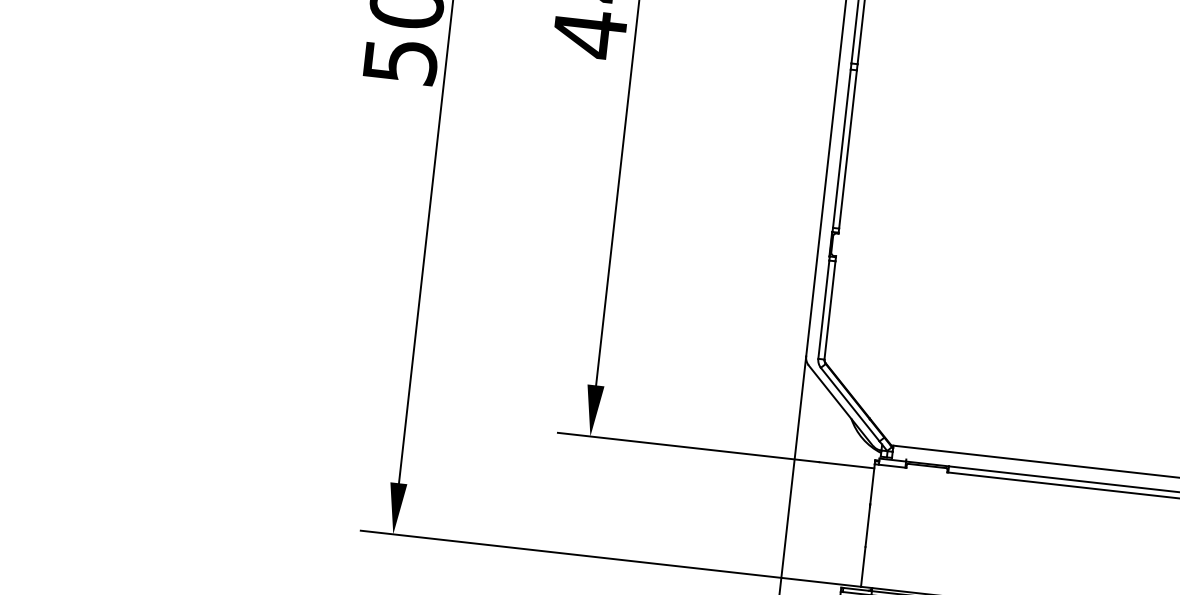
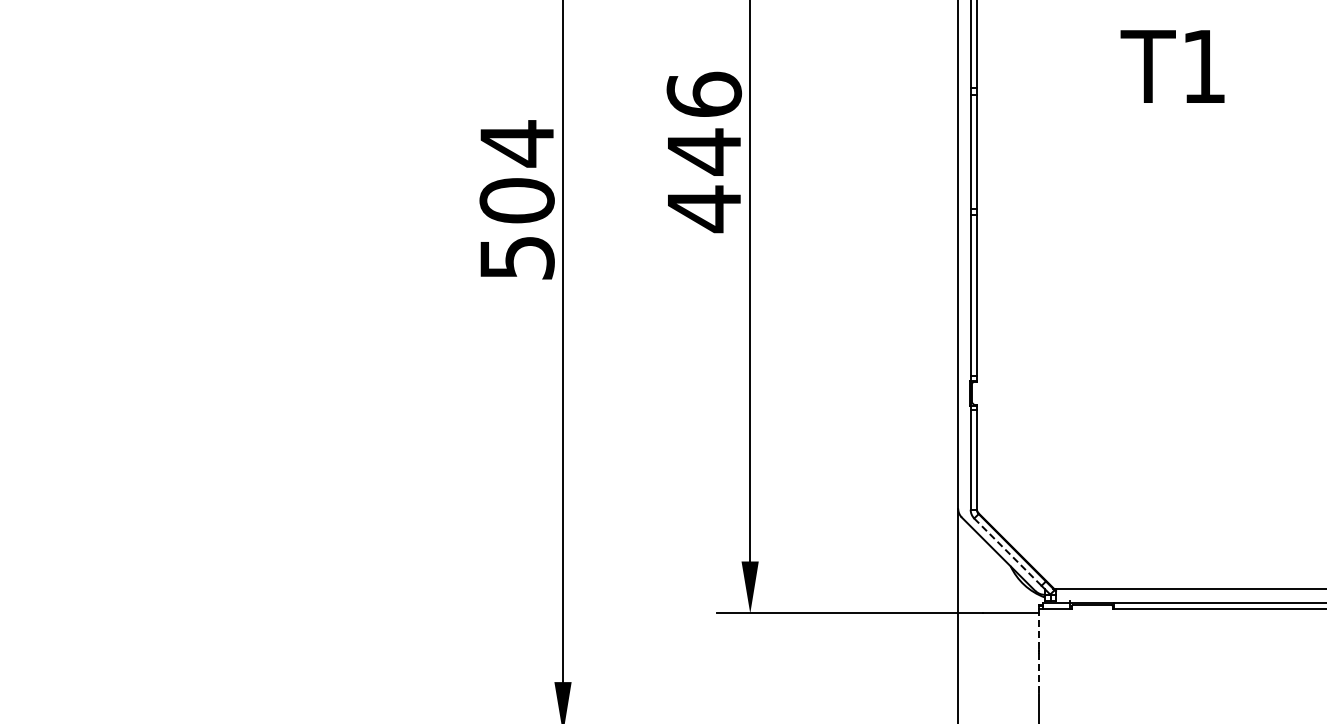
line: (849, 404) -> (1007, 552), solid -> dashed
line: (870, 505) -> (1039, 651), solid -> dashed

